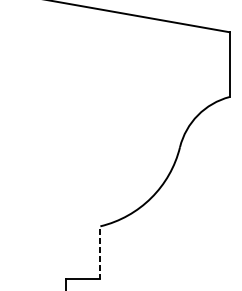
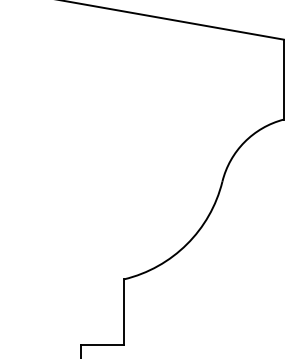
line: (100, 253) -> (124, 312), dashed -> solid

